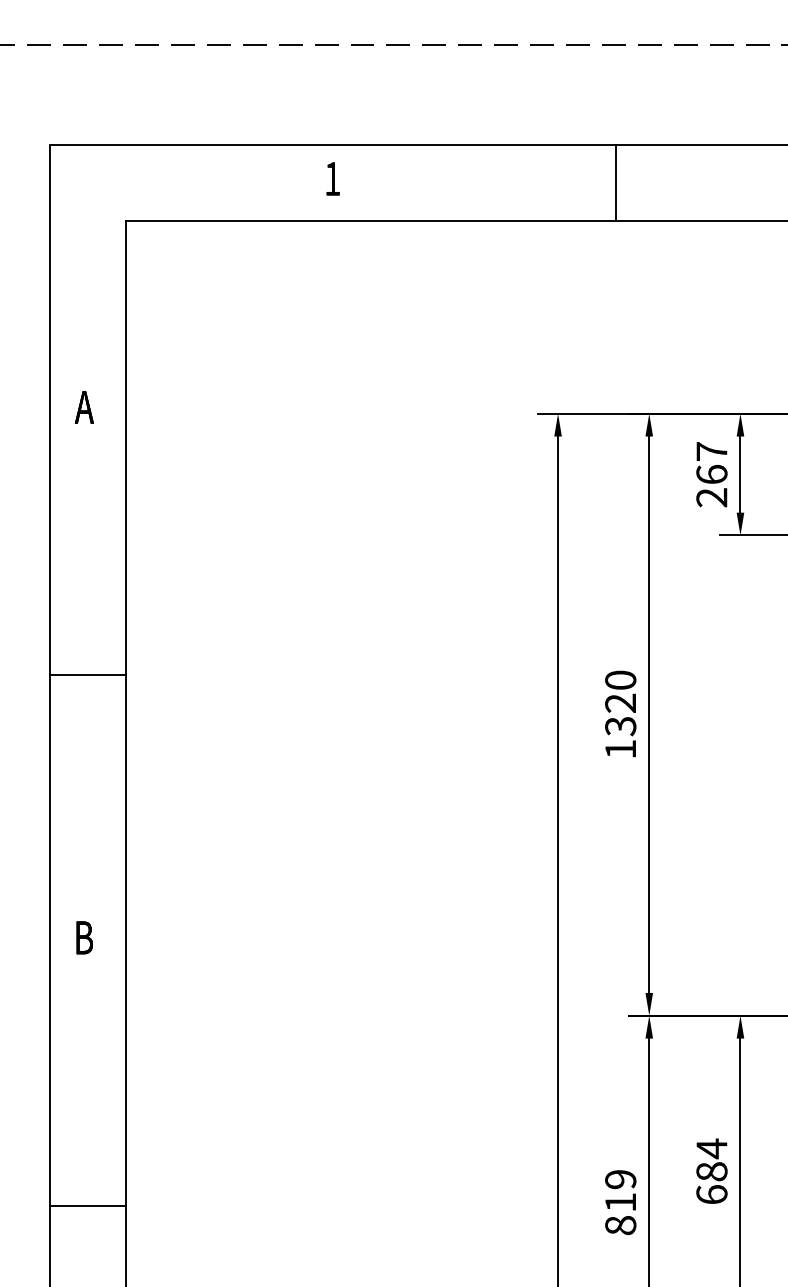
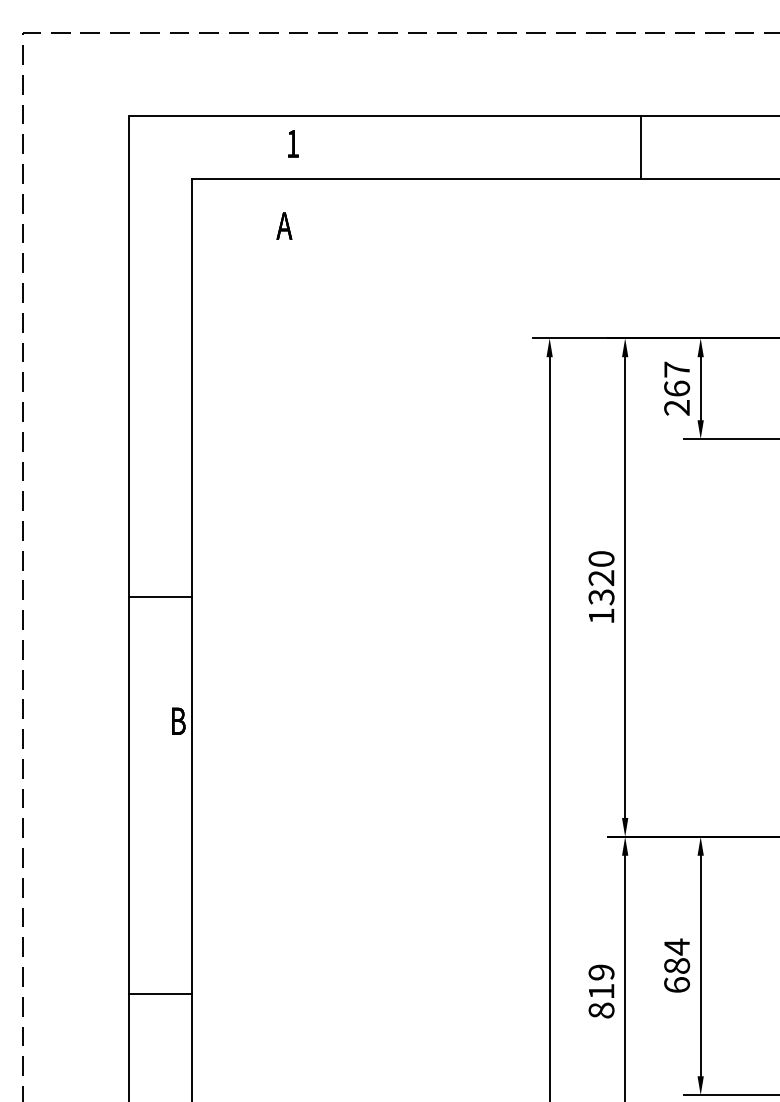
text: (333, 178) -> (293, 143), moved
line: (615, 183) -> (640, 147), moved
text: (84, 406) -> (284, 225), moved
line: (88, 674) -> (160, 596), moved
text: (84, 936) -> (178, 720), moved

